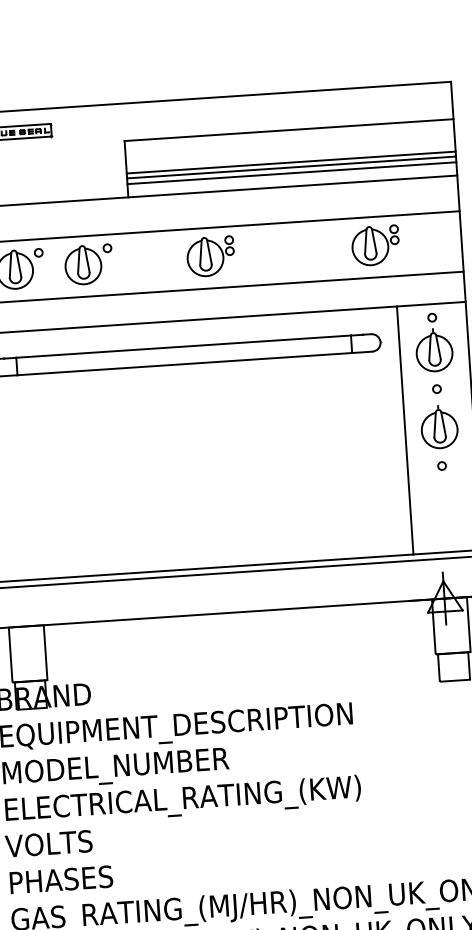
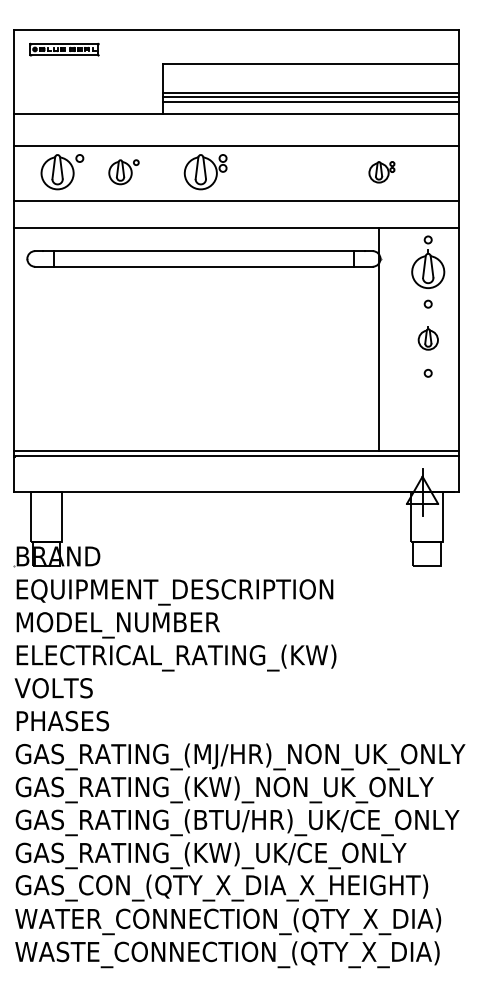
part: (375, 246) -> (381, 172), size x0.6
part: (210, 257) -> (205, 172), moved
part: (88, 265) -> (123, 172), size x0.7
part: (439, 427) -> (428, 338), size x0.6
line: (405, 429) -> (379, 338), moved

